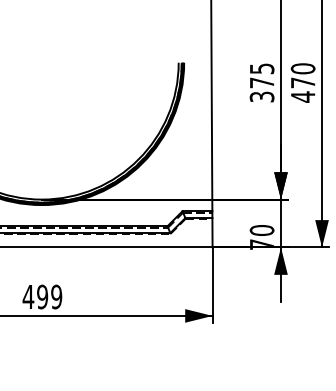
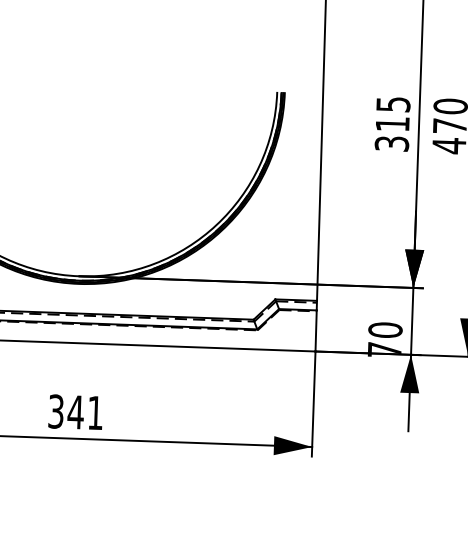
text: (261, 82) -> (391, 123), 375 -> 315
text: (42, 296) -> (75, 411), 499 -> 341

